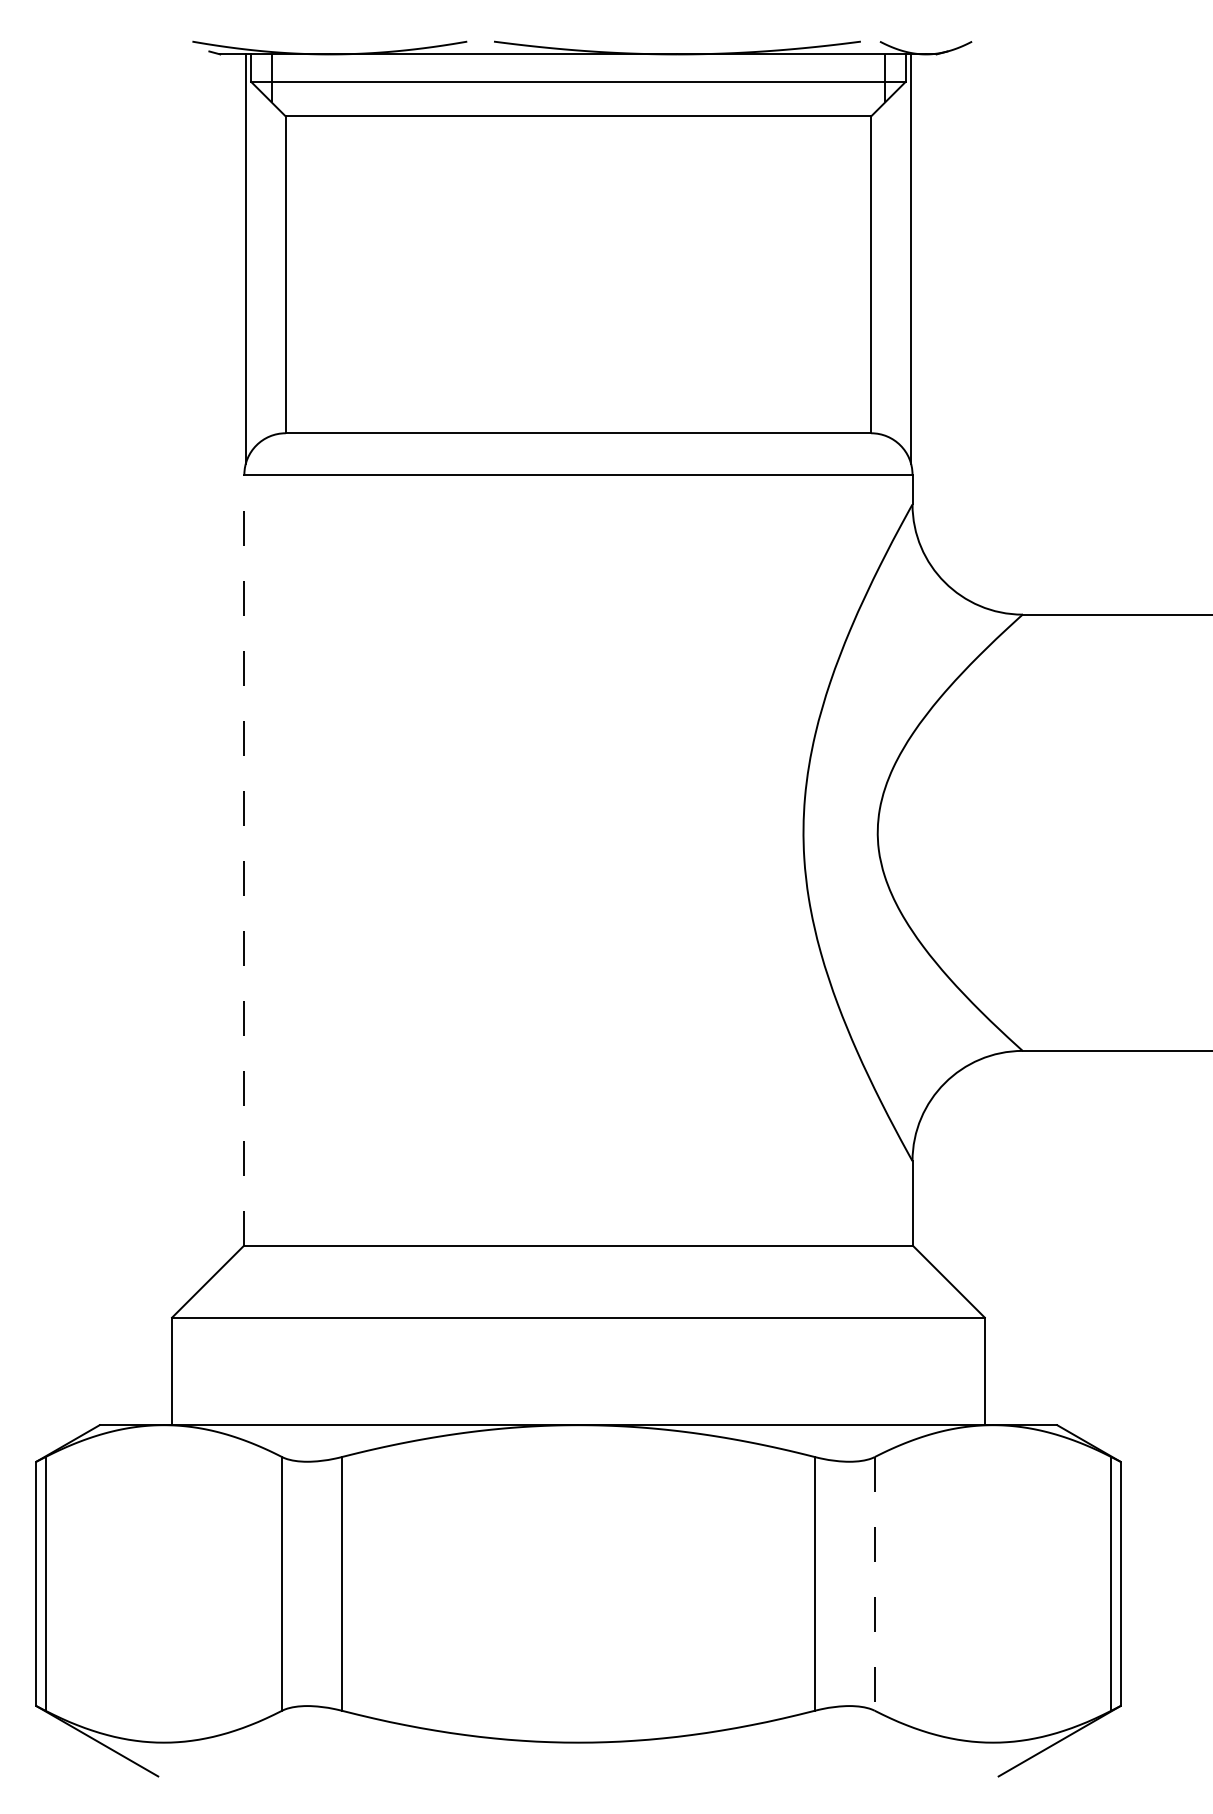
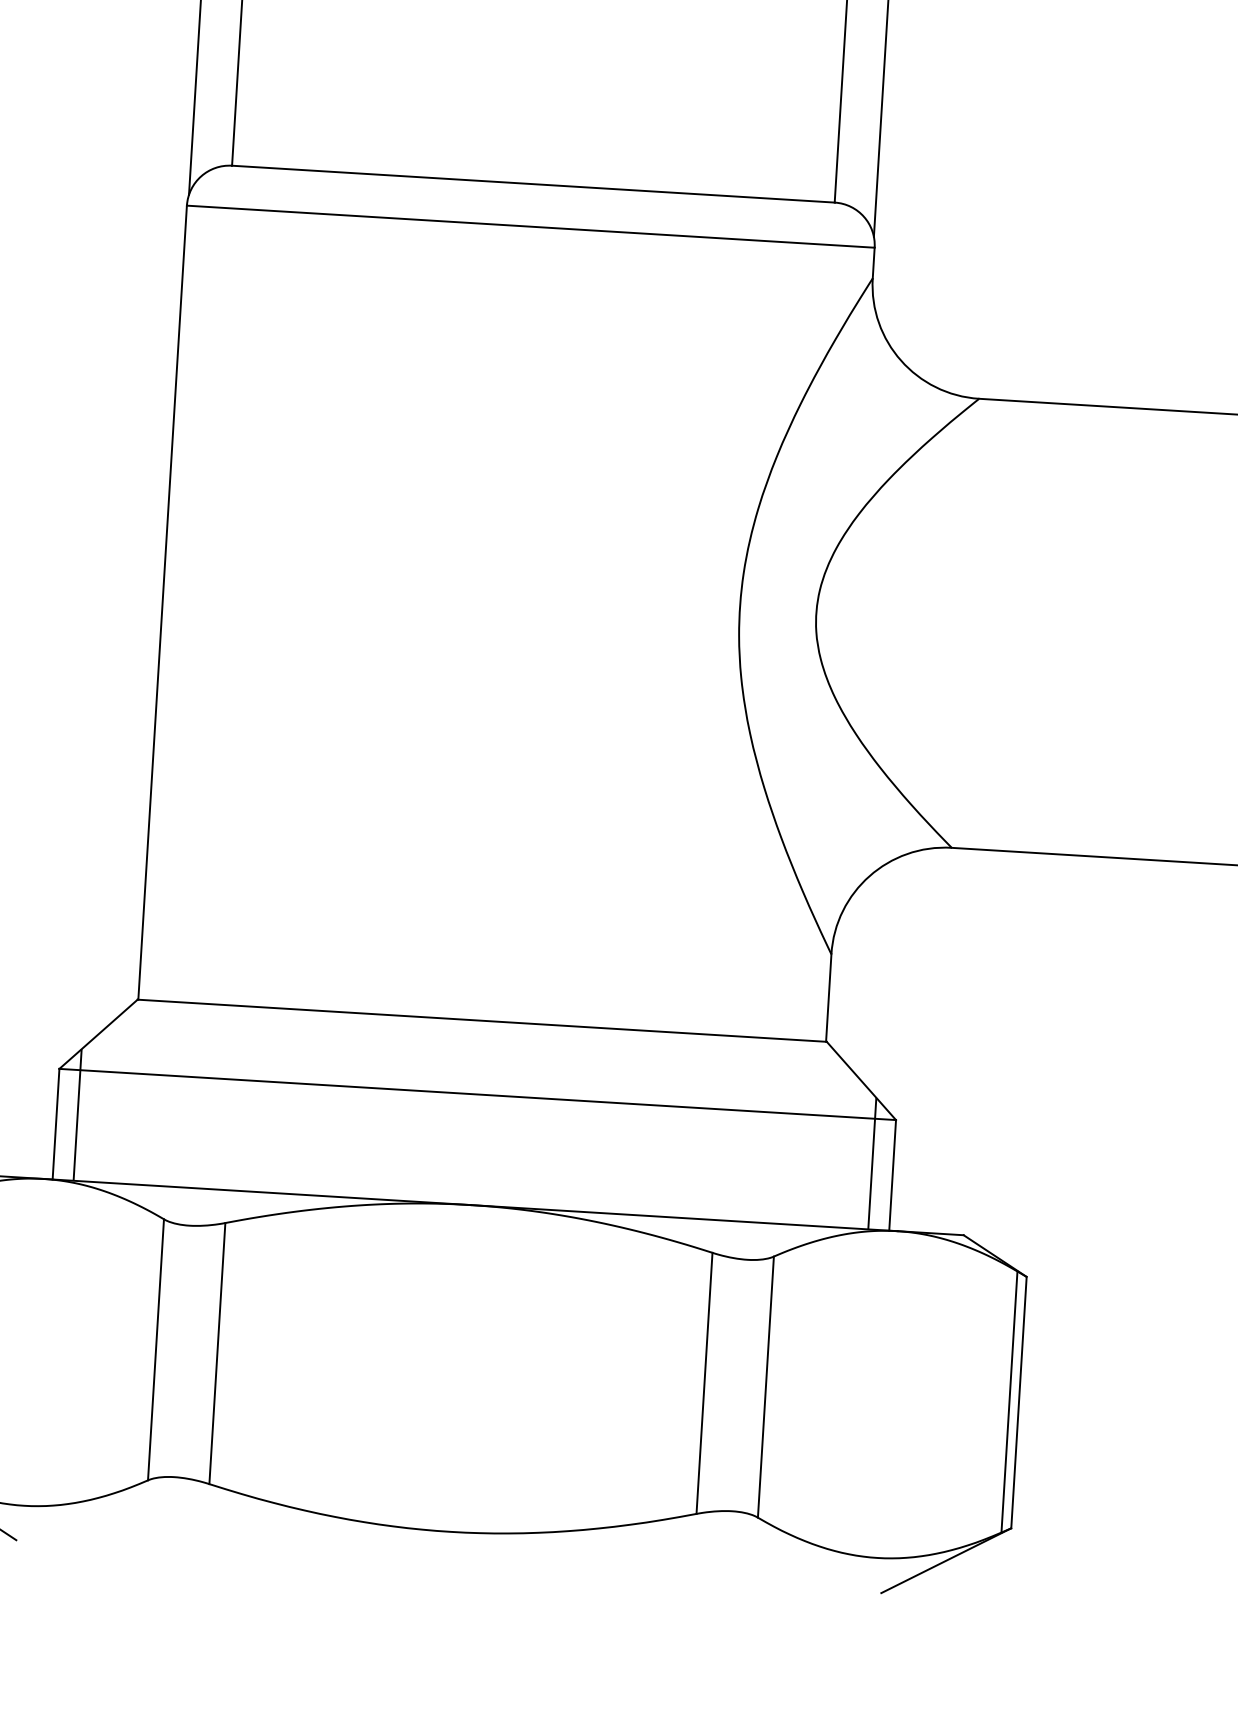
line: (244, 860) -> (162, 602), dashed -> solid
line: (192, 1361) -> (77, 1115), added
line: (964, 1361) -> (872, 1163), added
line: (874, 1583) -> (765, 1386), dashed -> solid

